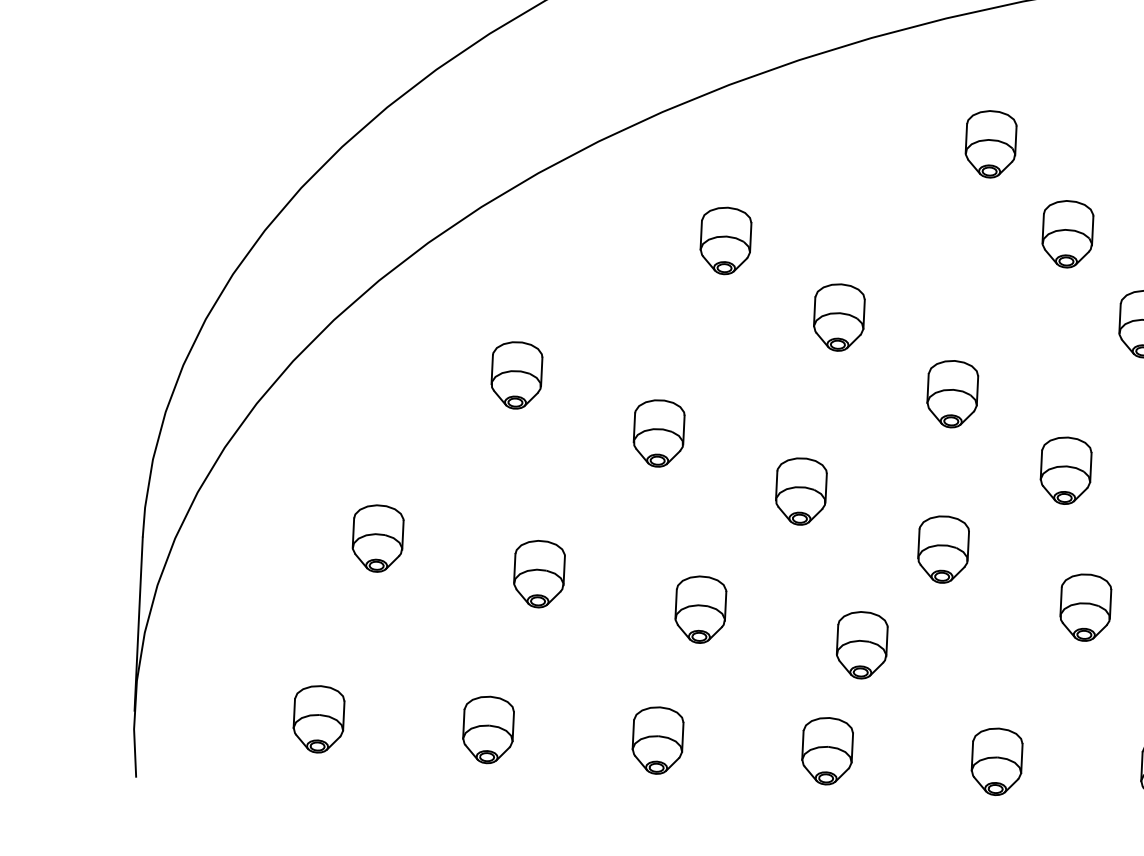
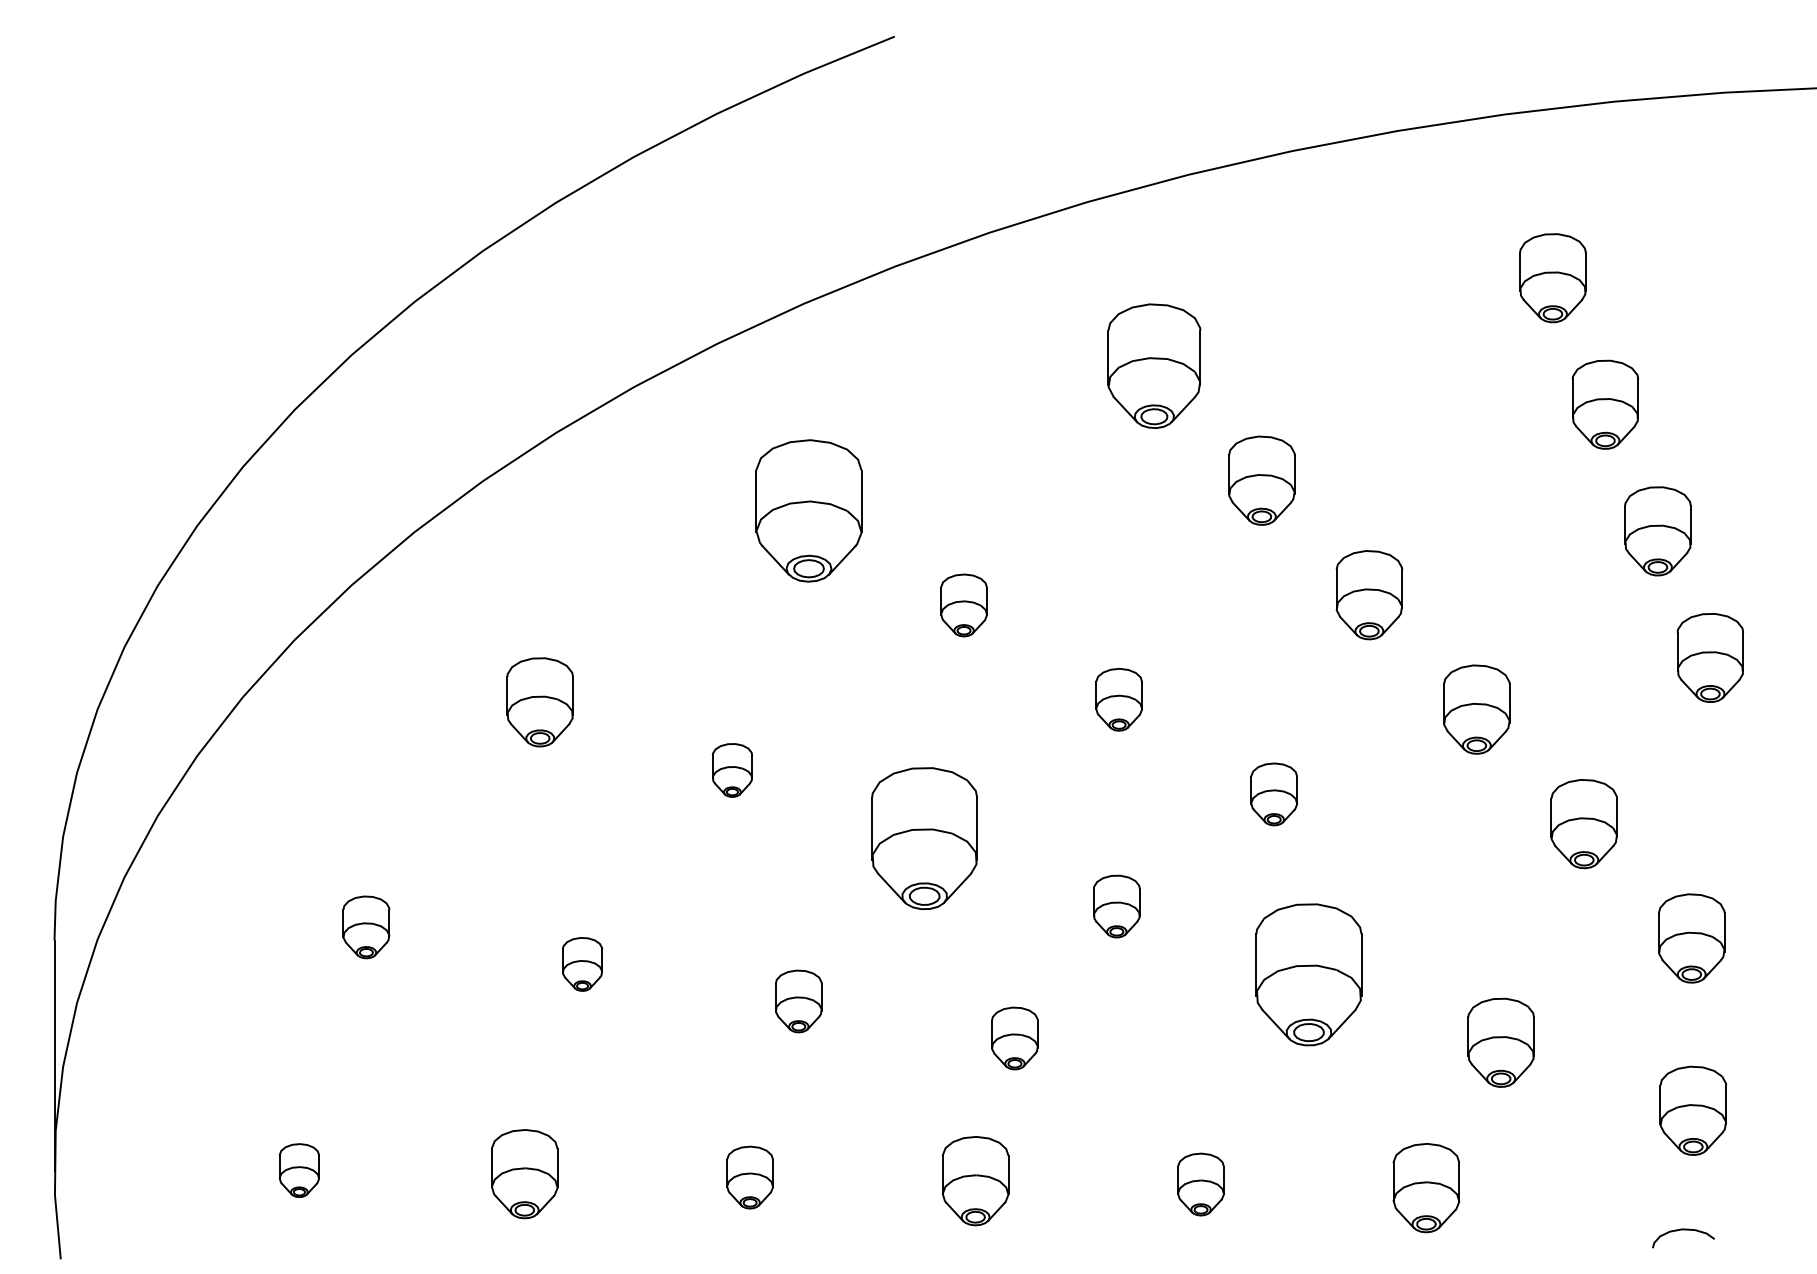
part: (990, 144) -> (1154, 366), size x1.4
part: (725, 240) -> (808, 510), size x1.6
part: (838, 317) -> (963, 605), size x0.7
part: (952, 393) -> (1118, 699), size x0.7
part: (659, 433) -> (732, 770), size x0.6
part: (1065, 470) -> (1273, 794), size x0.7
part: (801, 491) -> (924, 838), size x1.6
part: (378, 538) -> (366, 927), size x0.7
part: (943, 549) -> (1116, 906), size x0.7
part: (539, 574) -> (582, 964), size x0.6
part: (1085, 607) -> (1308, 974), size x1.6
part: (700, 609) -> (798, 1001), size x0.7
part: (861, 645) -> (1014, 1038), size x0.7
part: (318, 719) -> (299, 1170), size x0.6
part: (657, 740) -> (749, 1177), size x0.7
part: (996, 761) -> (1200, 1184), size x0.7

